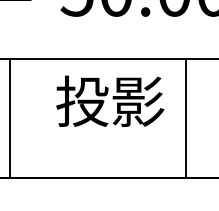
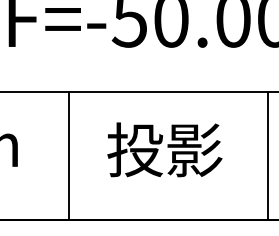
text: (109, 101) -> (164, 149), moved
line: (9, 117) -> (68, 155), moved
line: (186, 117) -> (268, 155), moved

